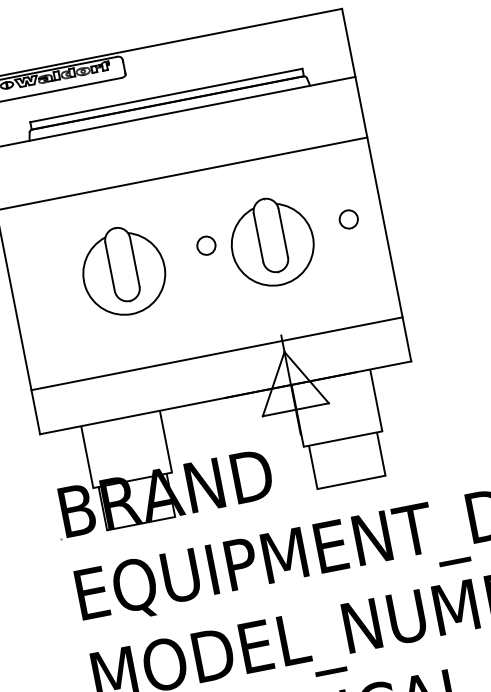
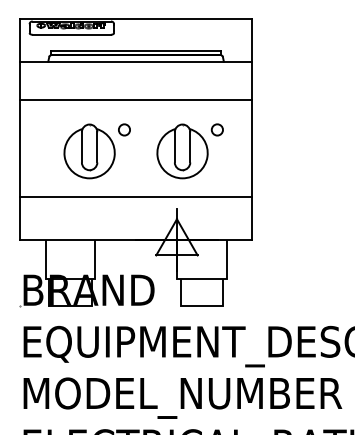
circle: (347, 219) -> (216, 129), moved
circle: (206, 244) -> (124, 129), moved
line: (216, 354) -> (135, 197), moved

